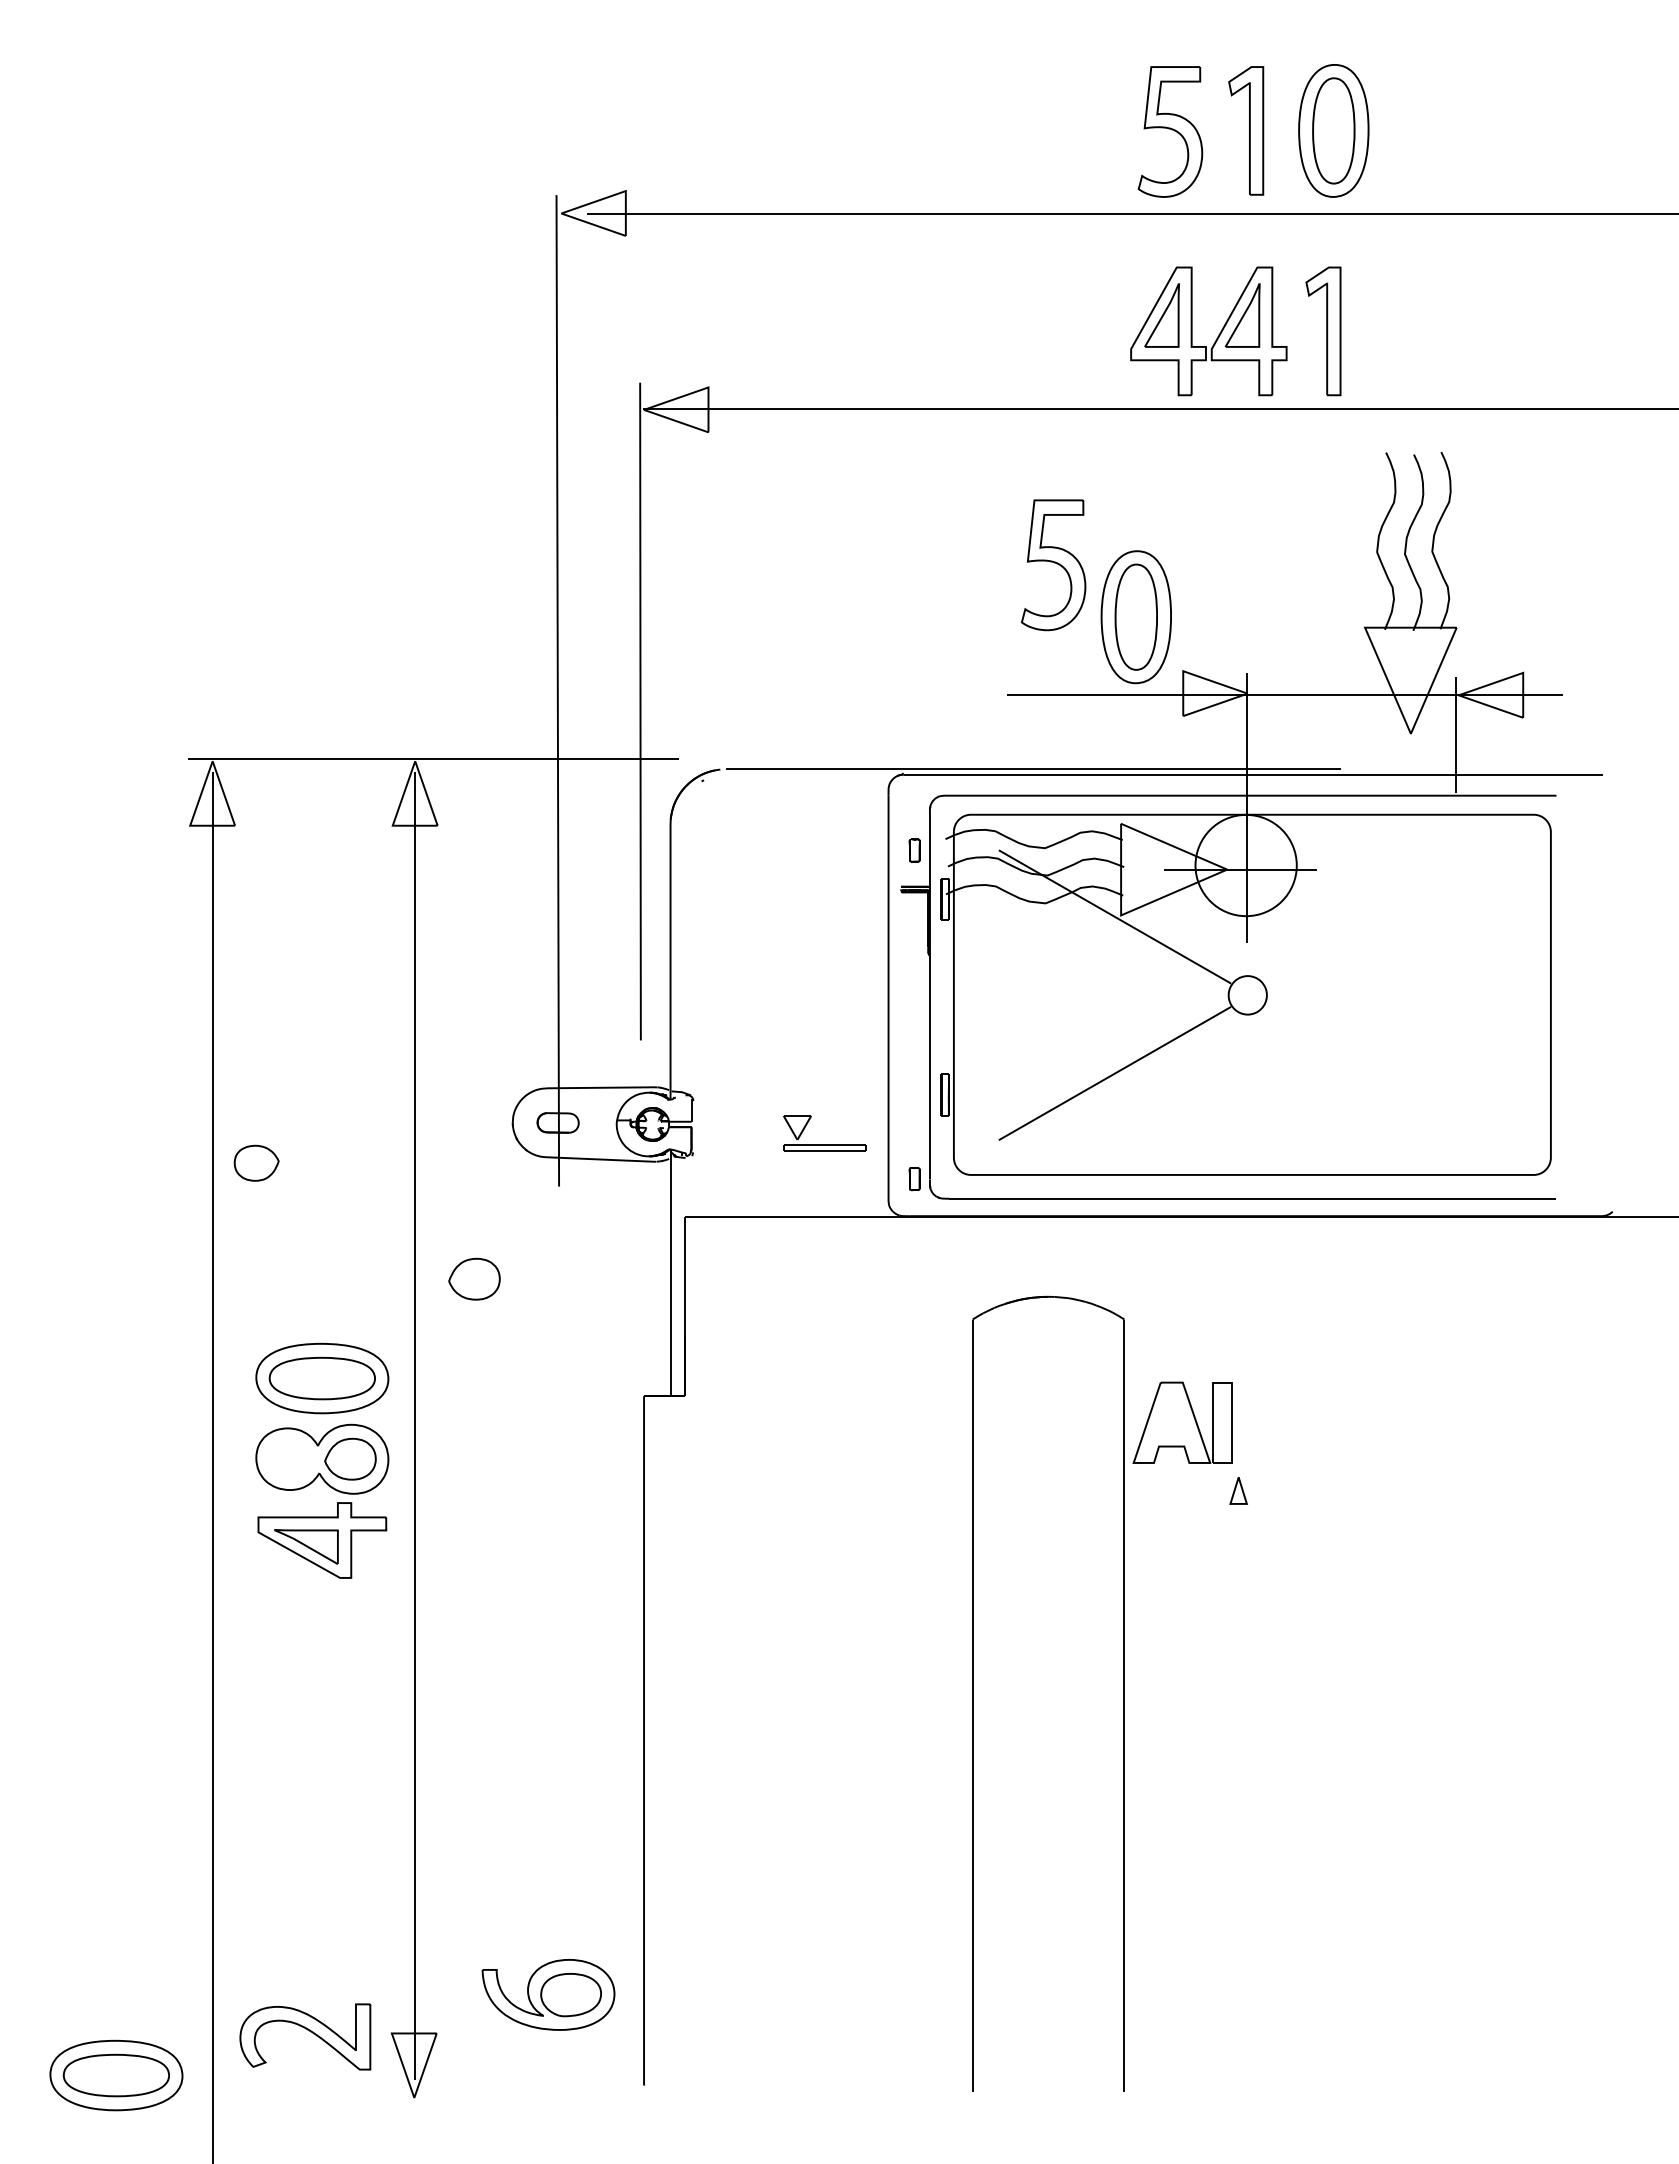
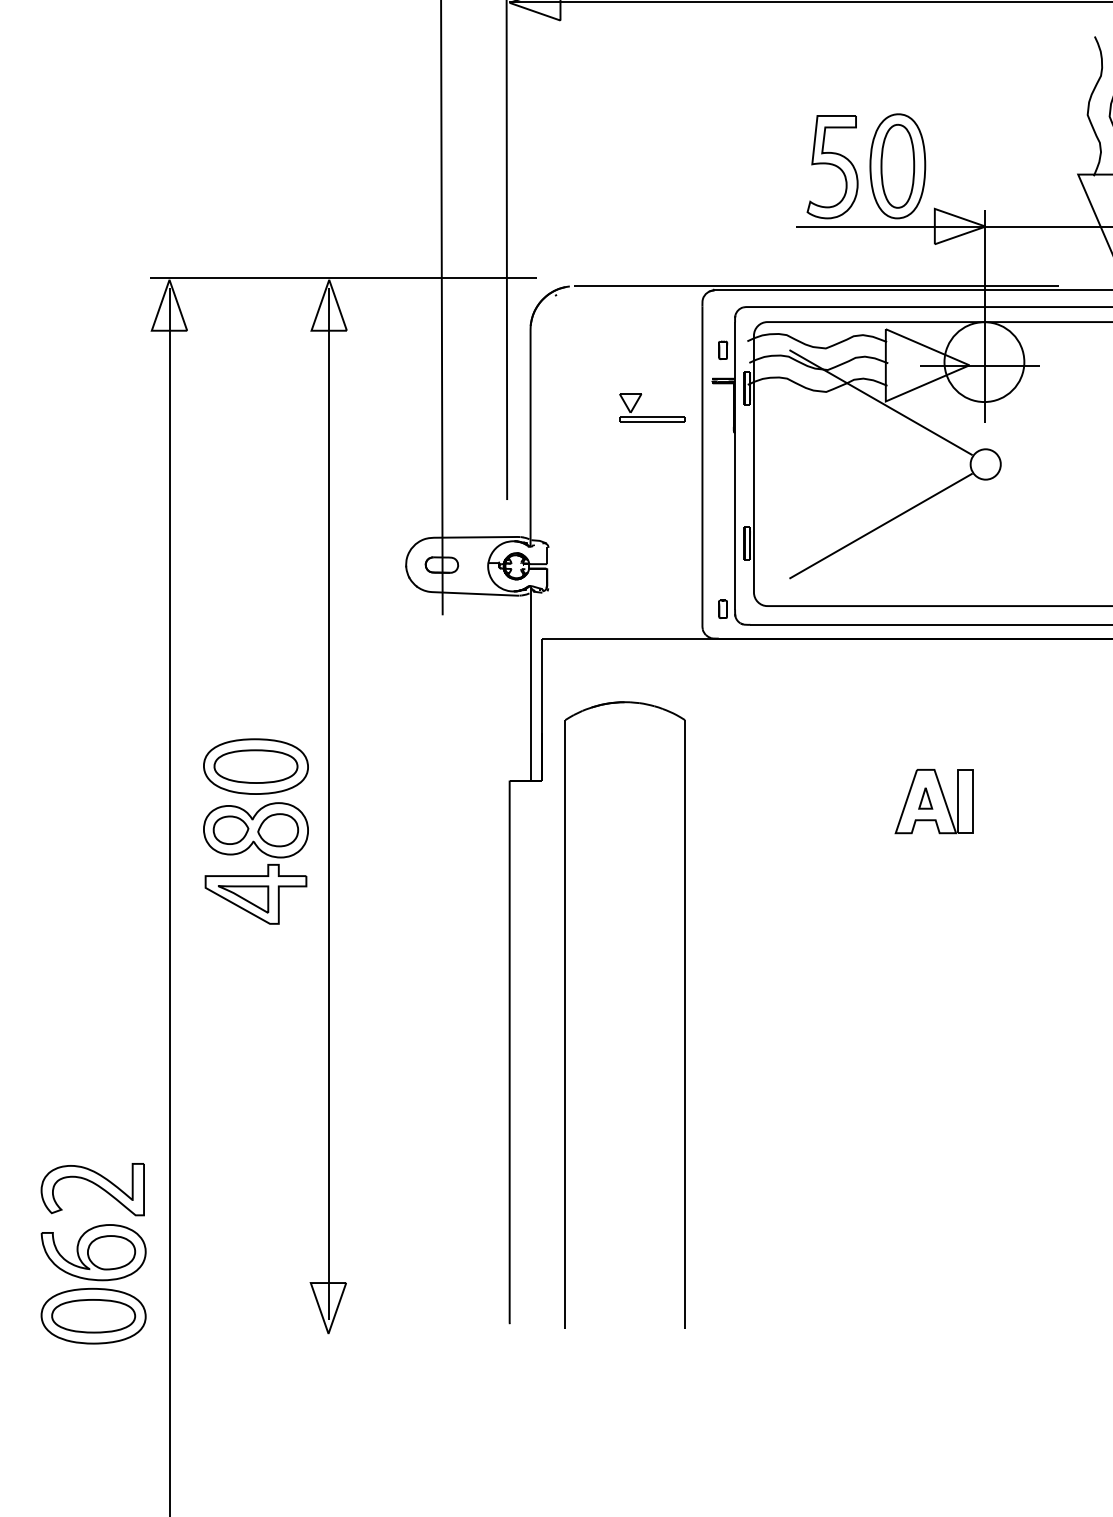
part: (1053, 565) -> (832, 167), moved
part: (824, 1144) -> (651, 416), moved
part: (256, 1162) -> (230, 829), moved
part: (474, 1278) -> (375, 687), removed
part: (1238, 1490) -> (925, 798), moved
part: (973, 1693) -> (566, 1014), moved
part: (548, 1994) -> (93, 1252), moved
part: (307, 2030) -> (94, 1184), moved

